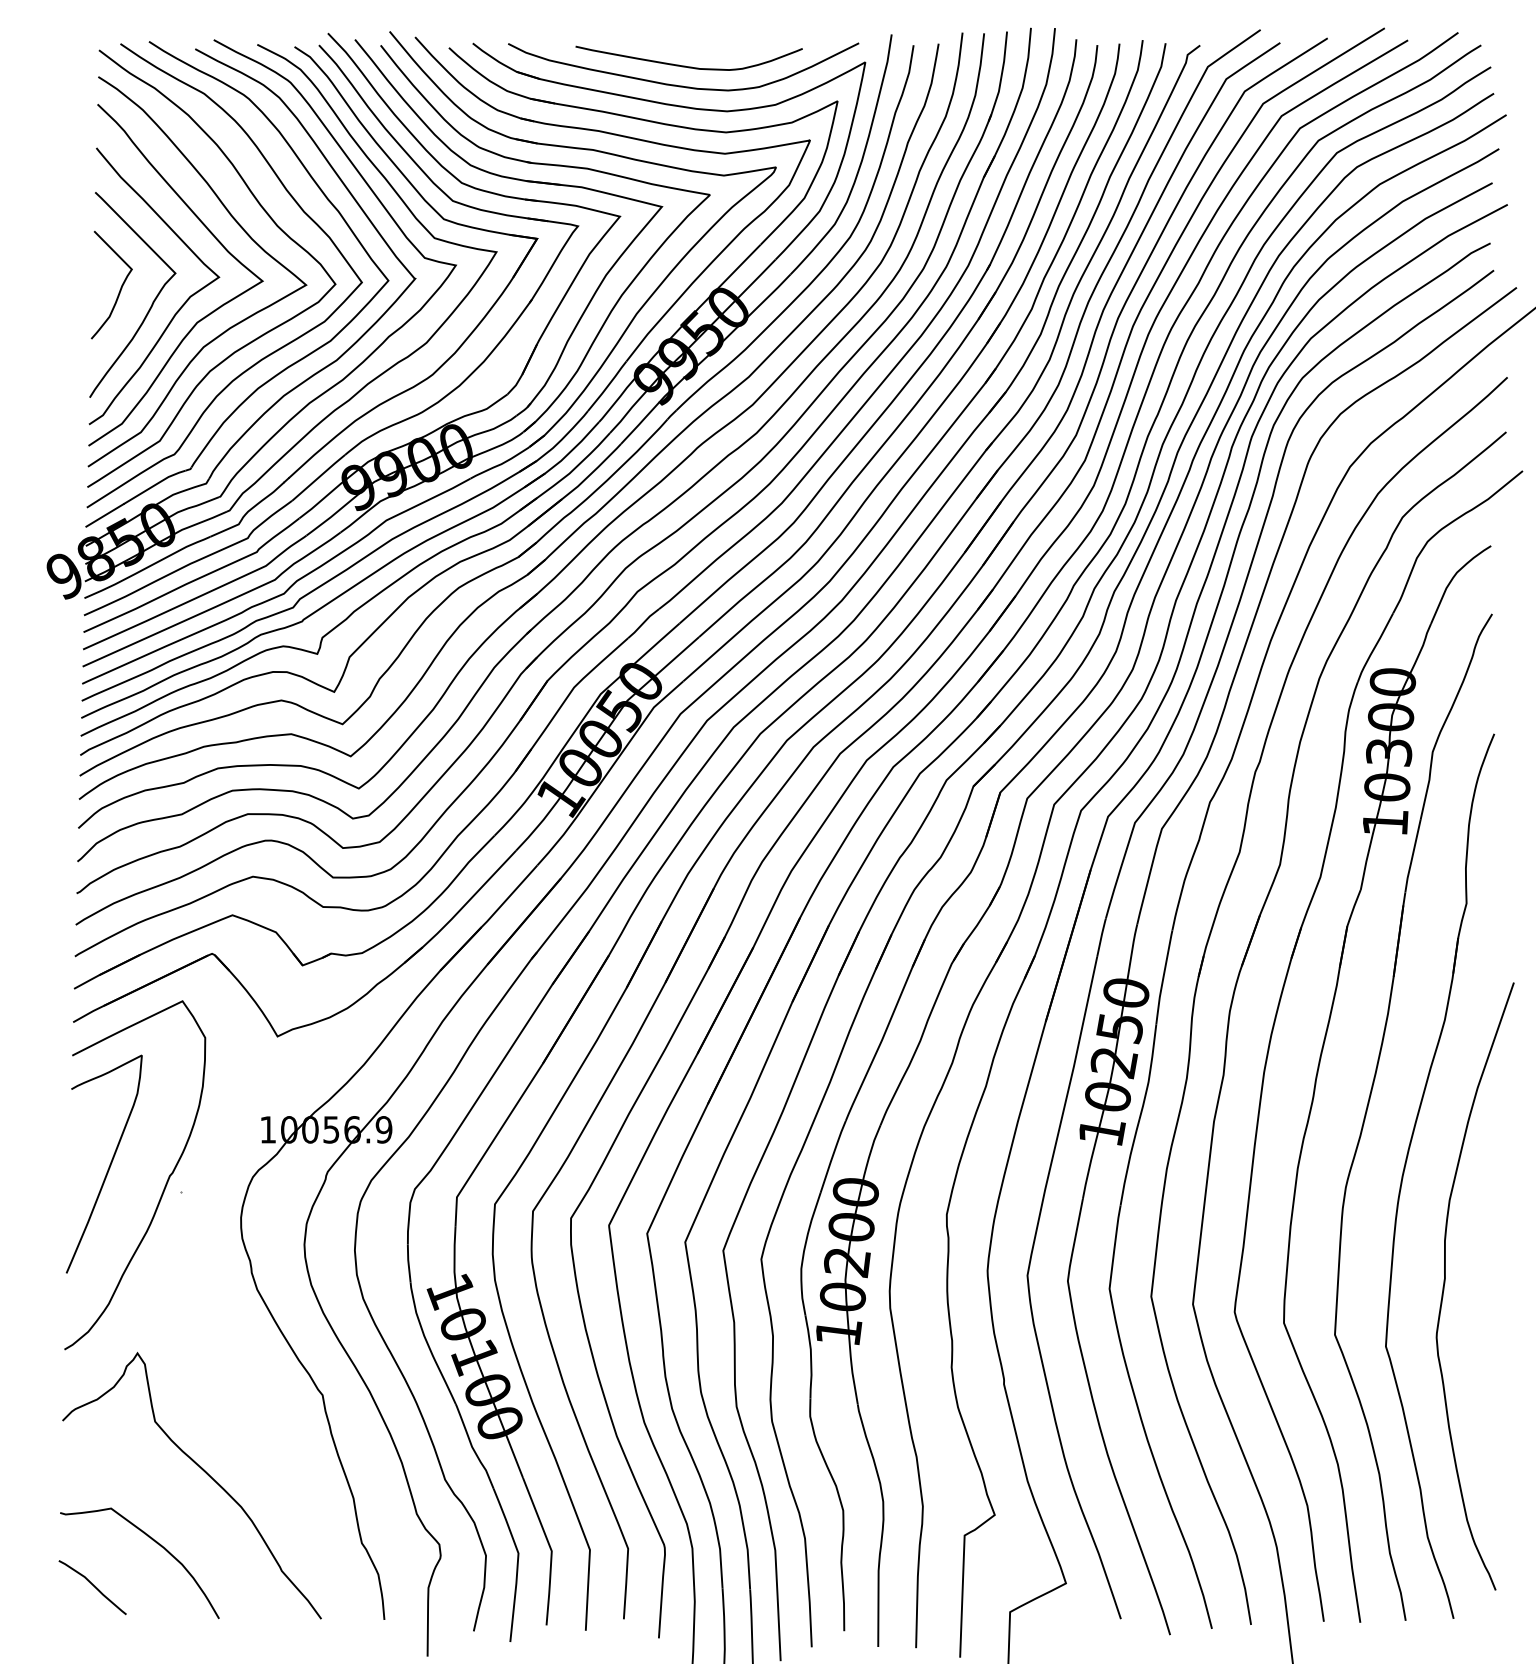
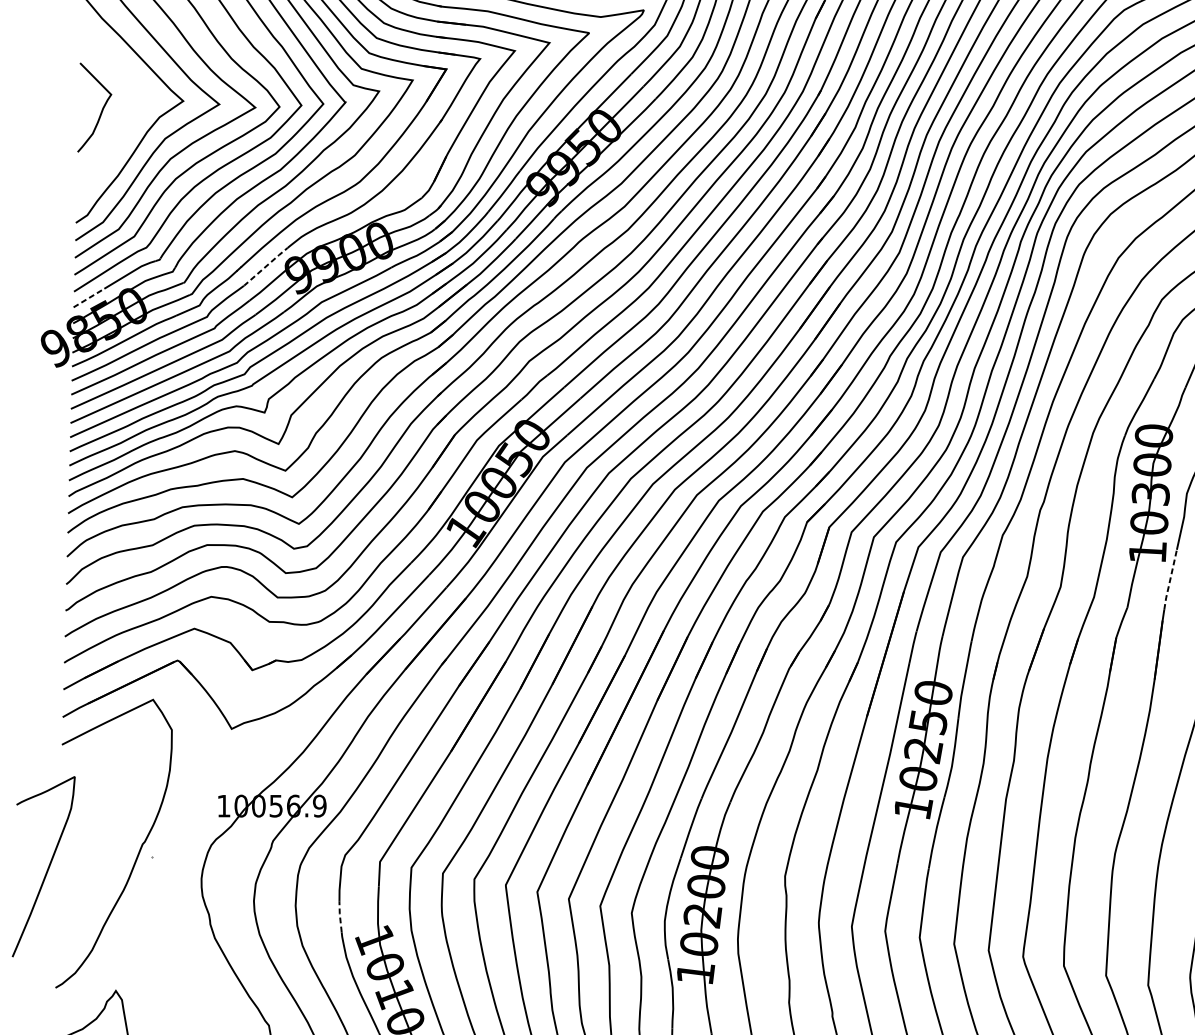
curve: (152, 301) -> (128, 121), removed
line: (319, 477) -> (266, 266), solid -> dashed
line: (104, 515) -> (88, 298), solid -> dashed
line: (1412, 856) -> (1170, 580), solid -> dashed
curve: (109, 1164) -> (48, 867), moved
line: (408, 1262) -> (339, 915), solid -> dashed

